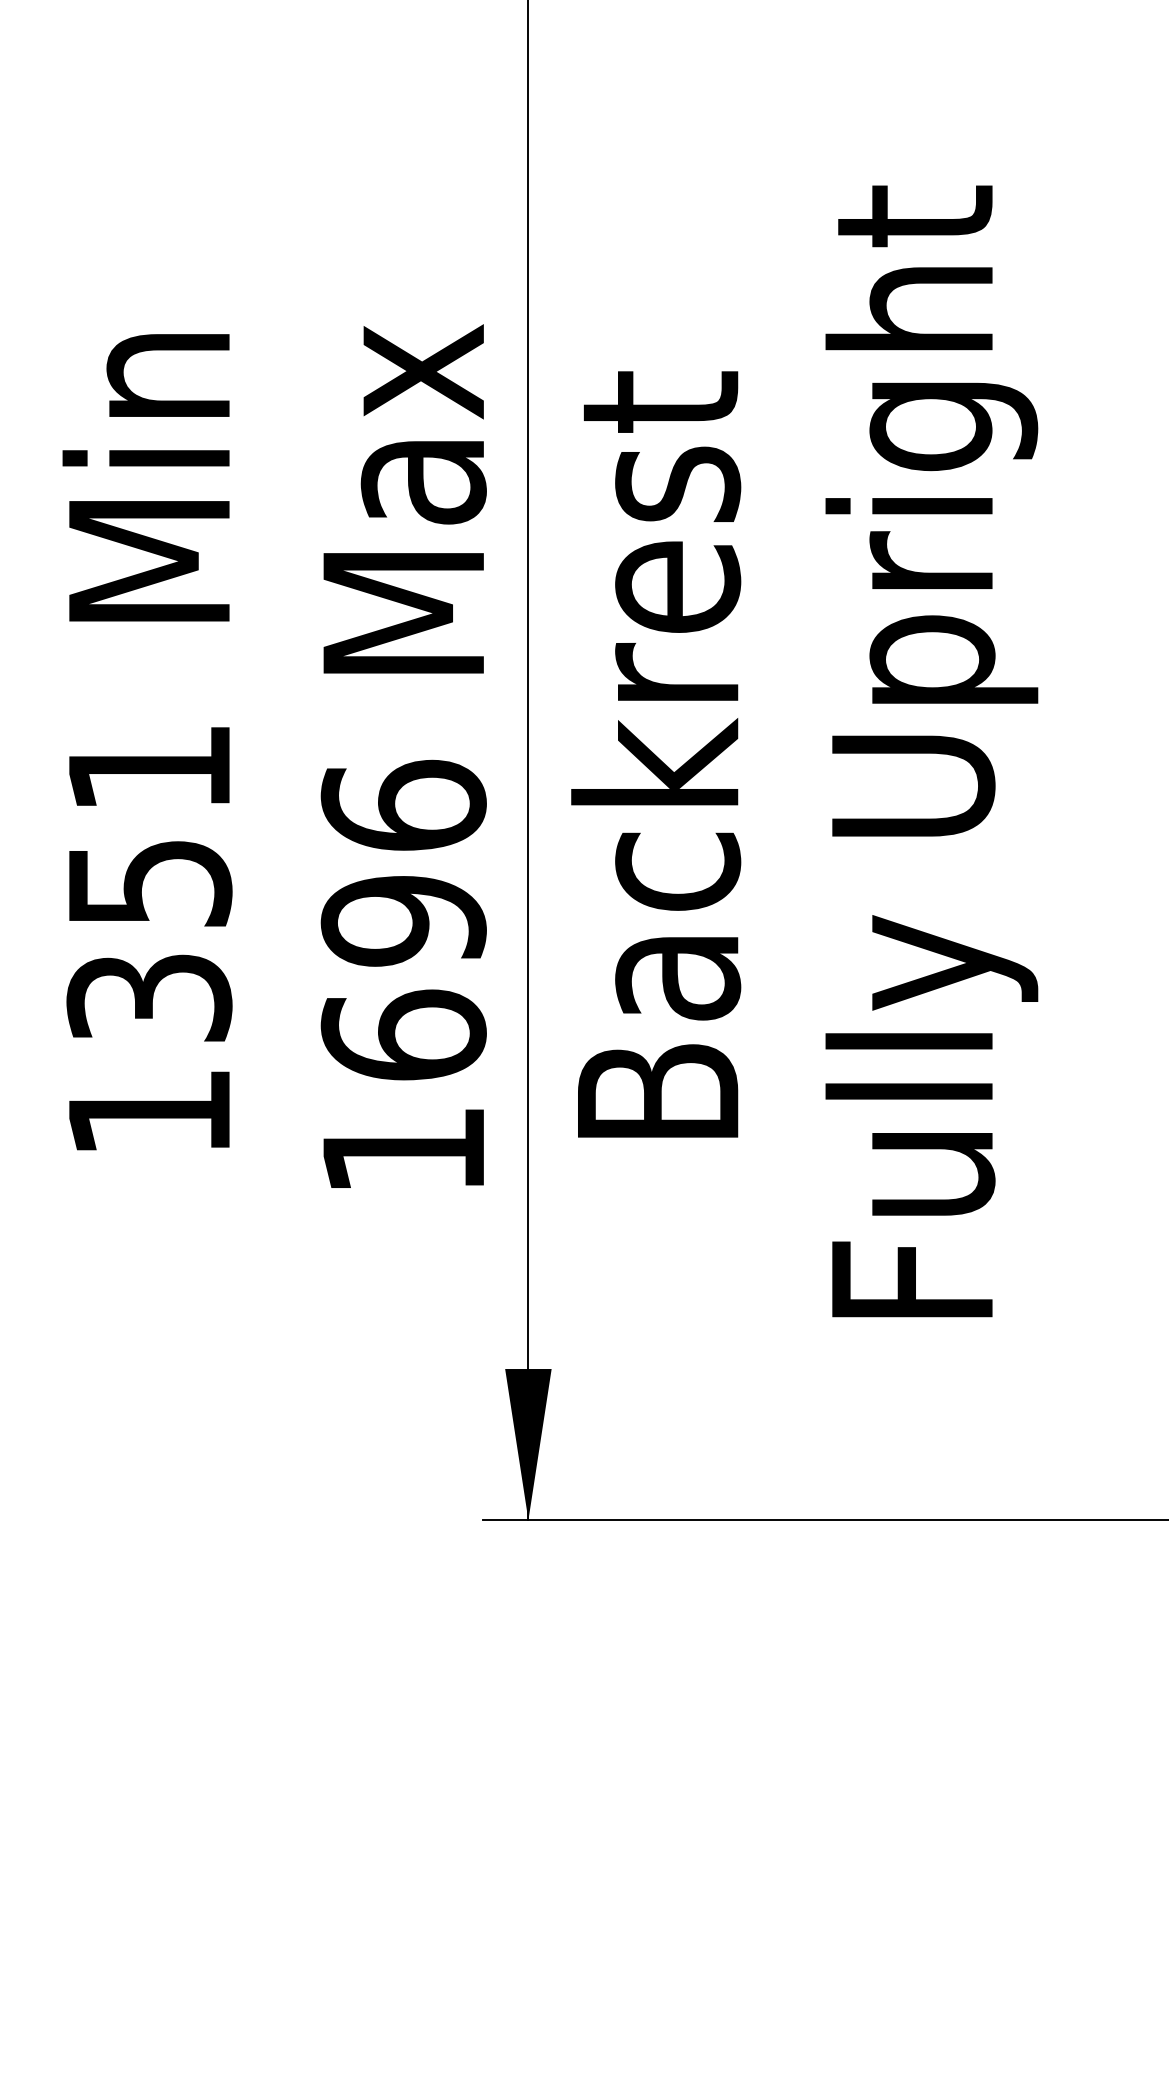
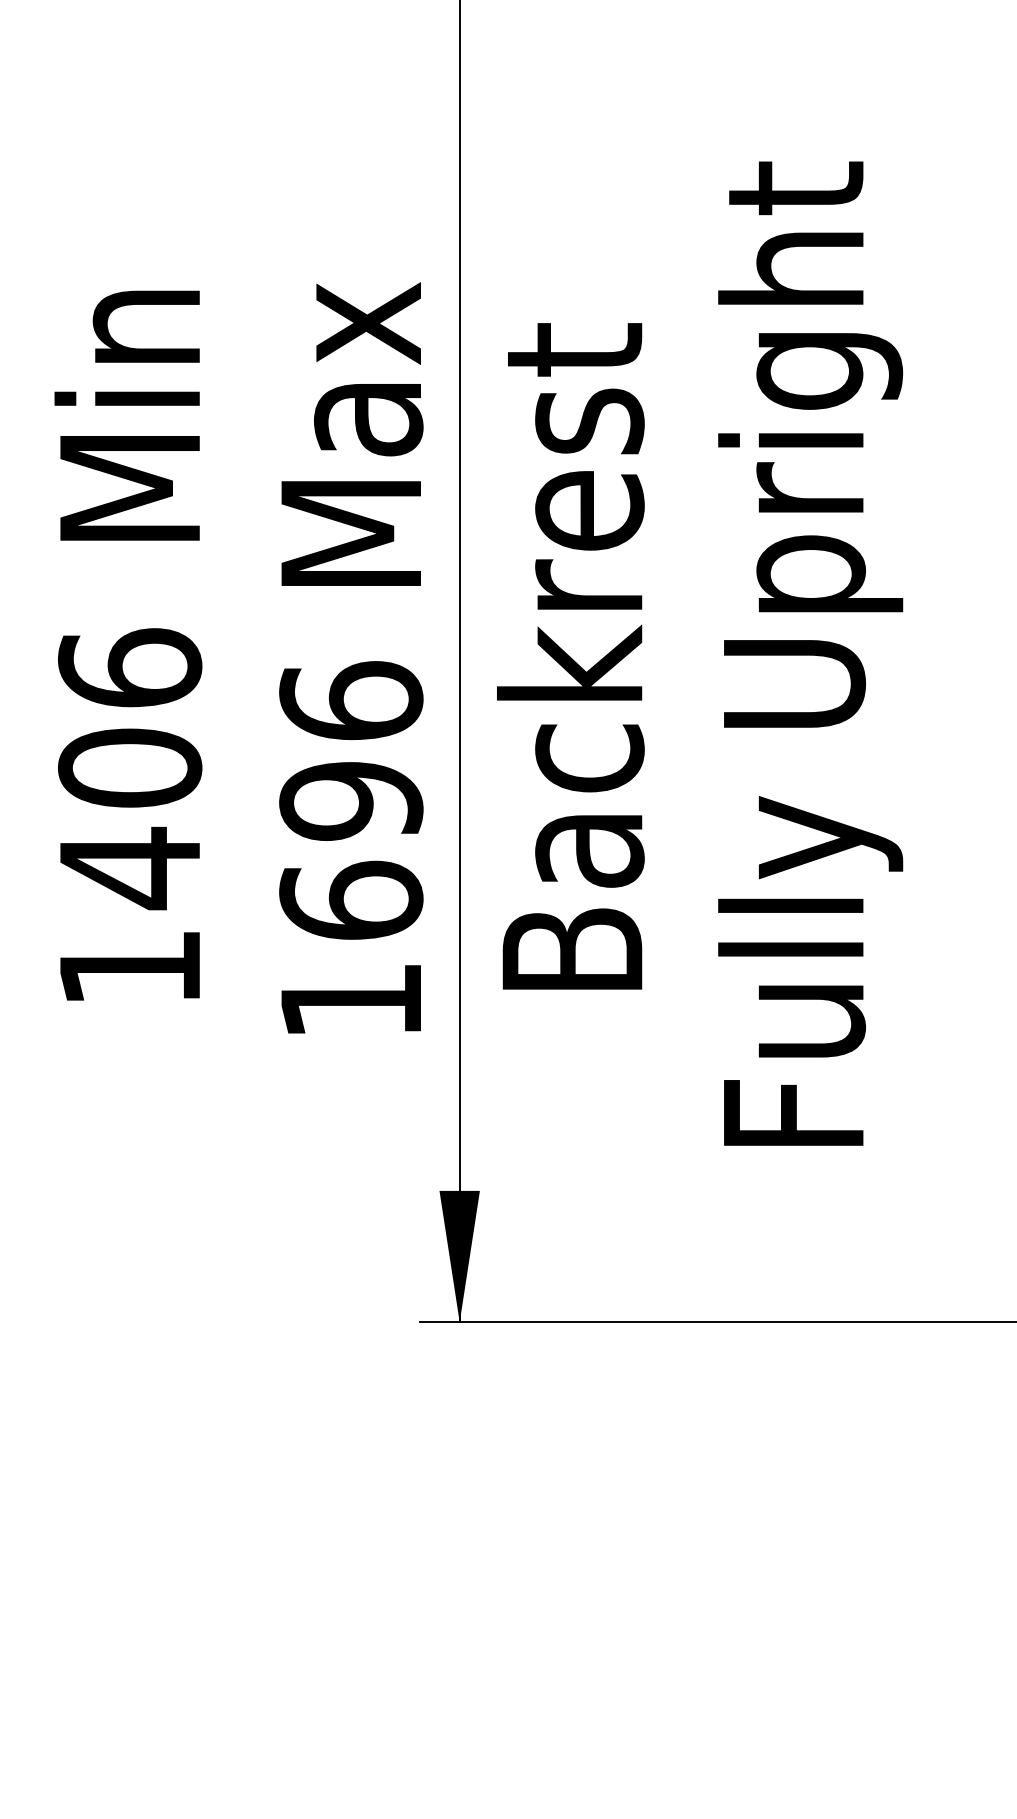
text: (149, 884) -> (130, 769), 1351 -> 1406

